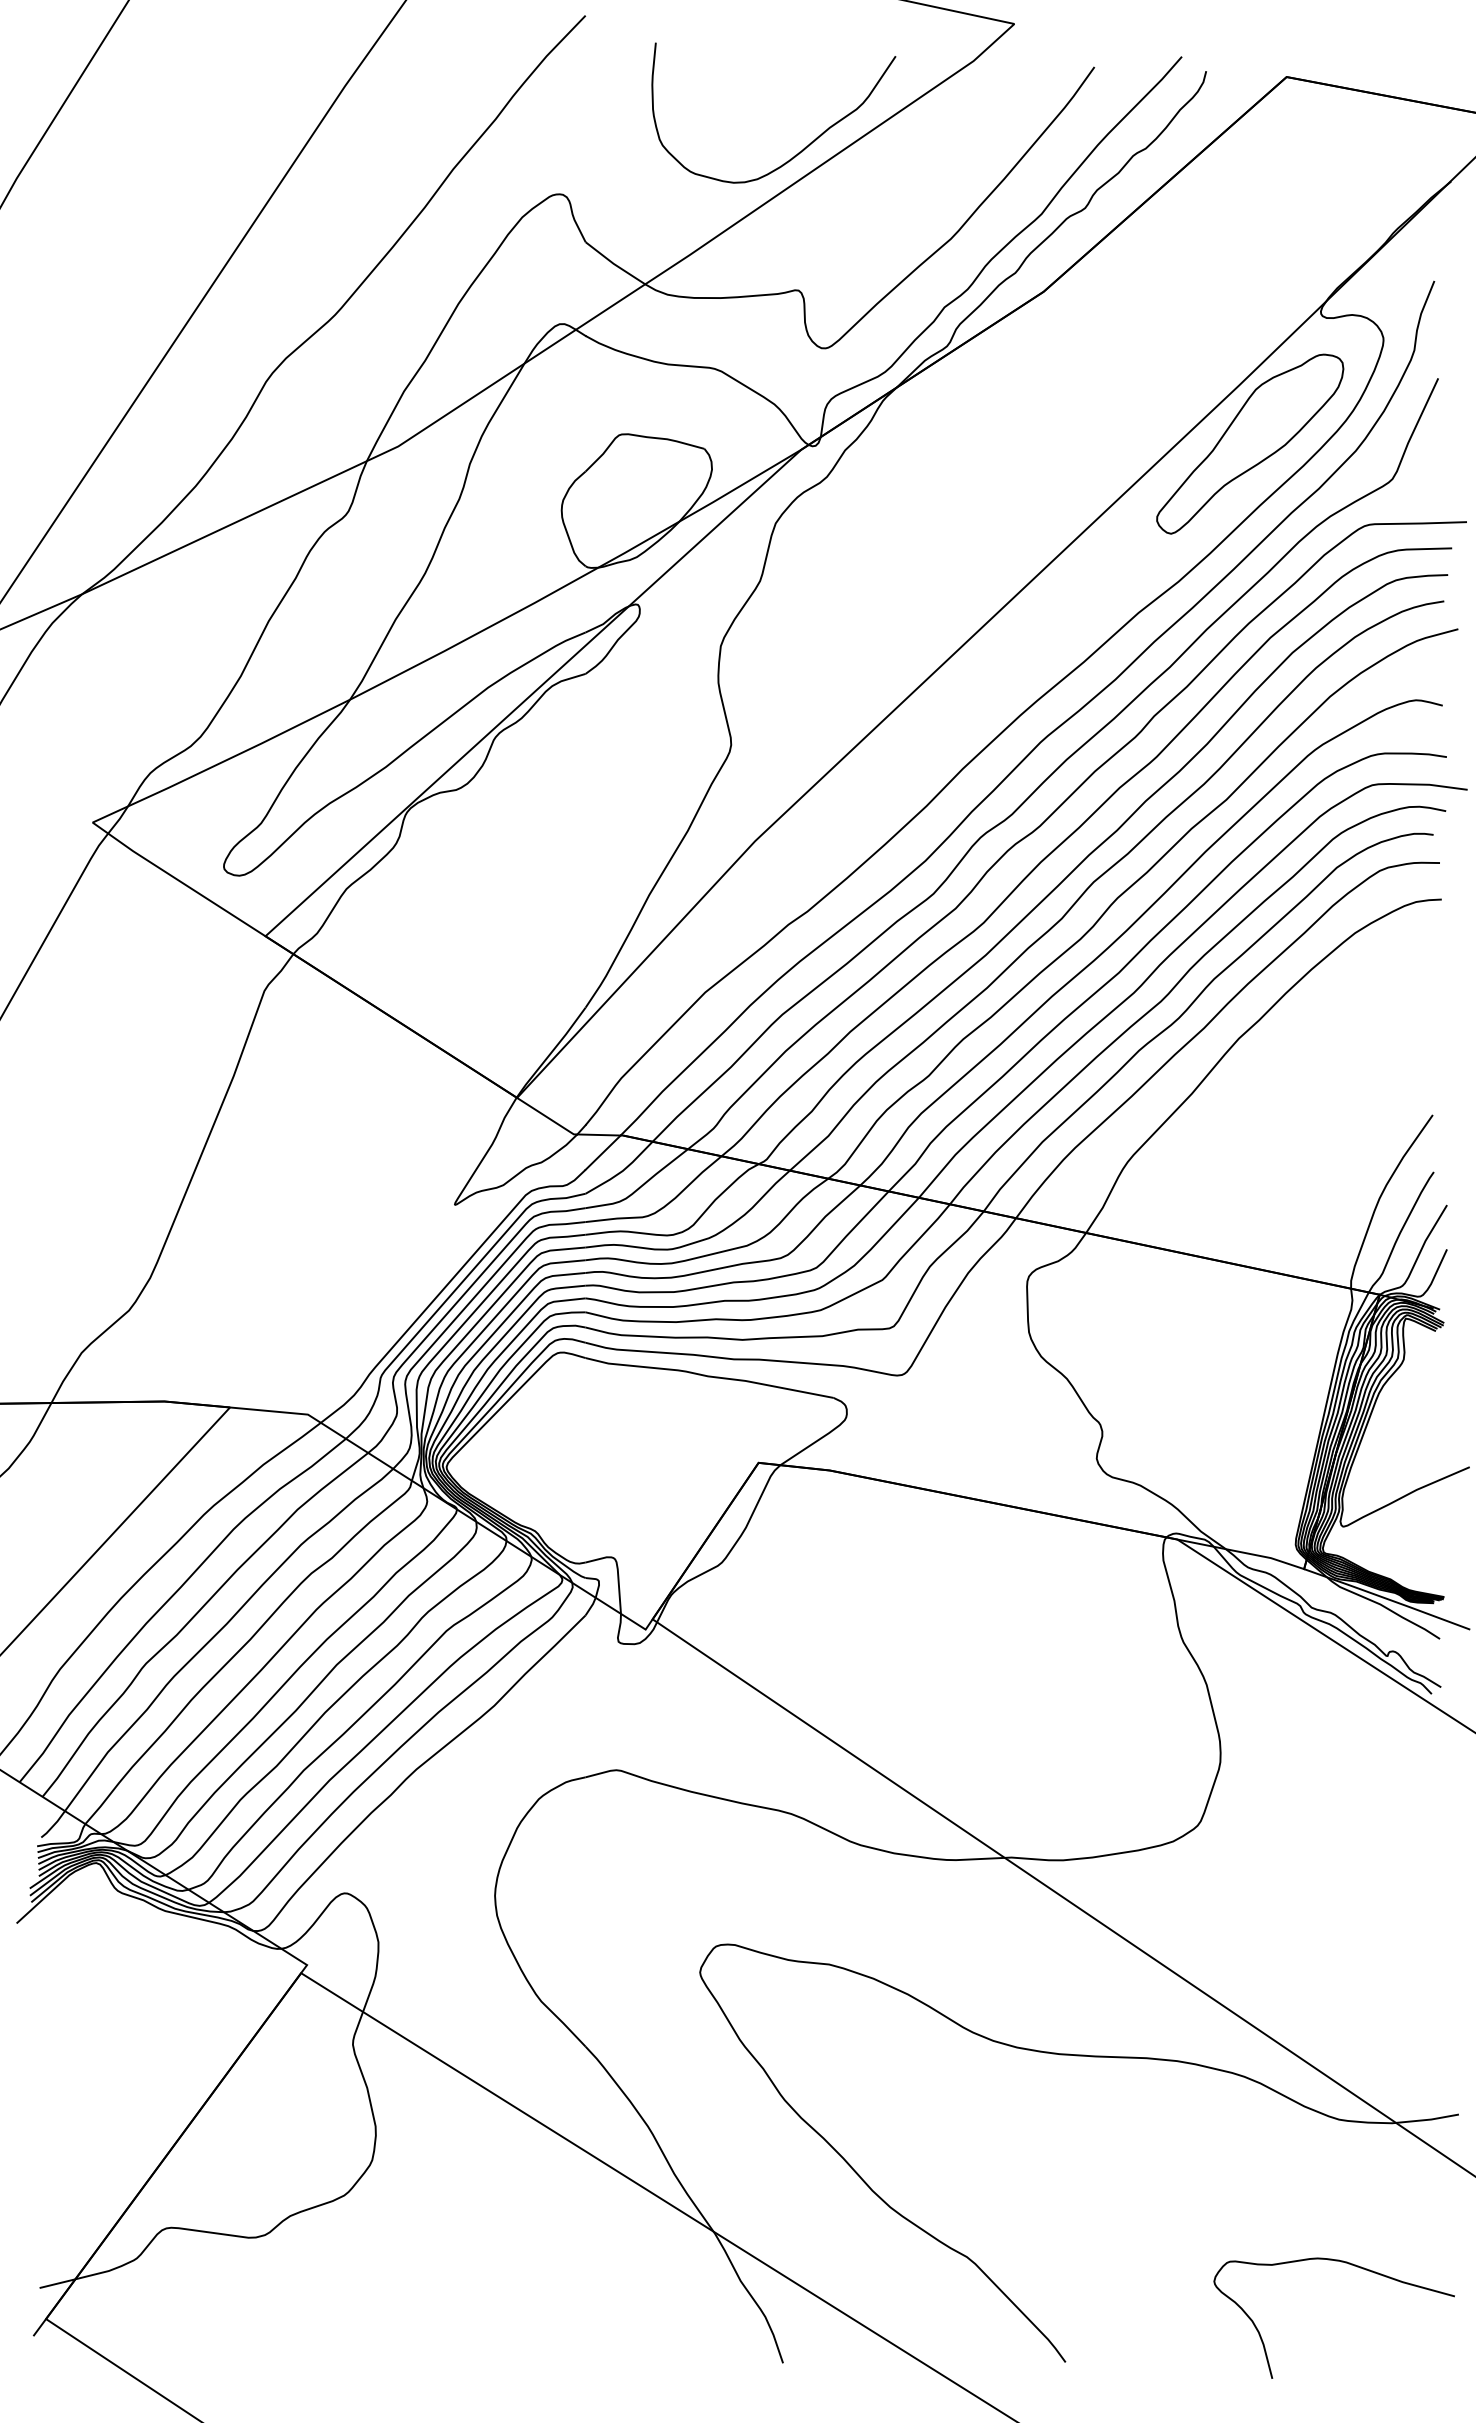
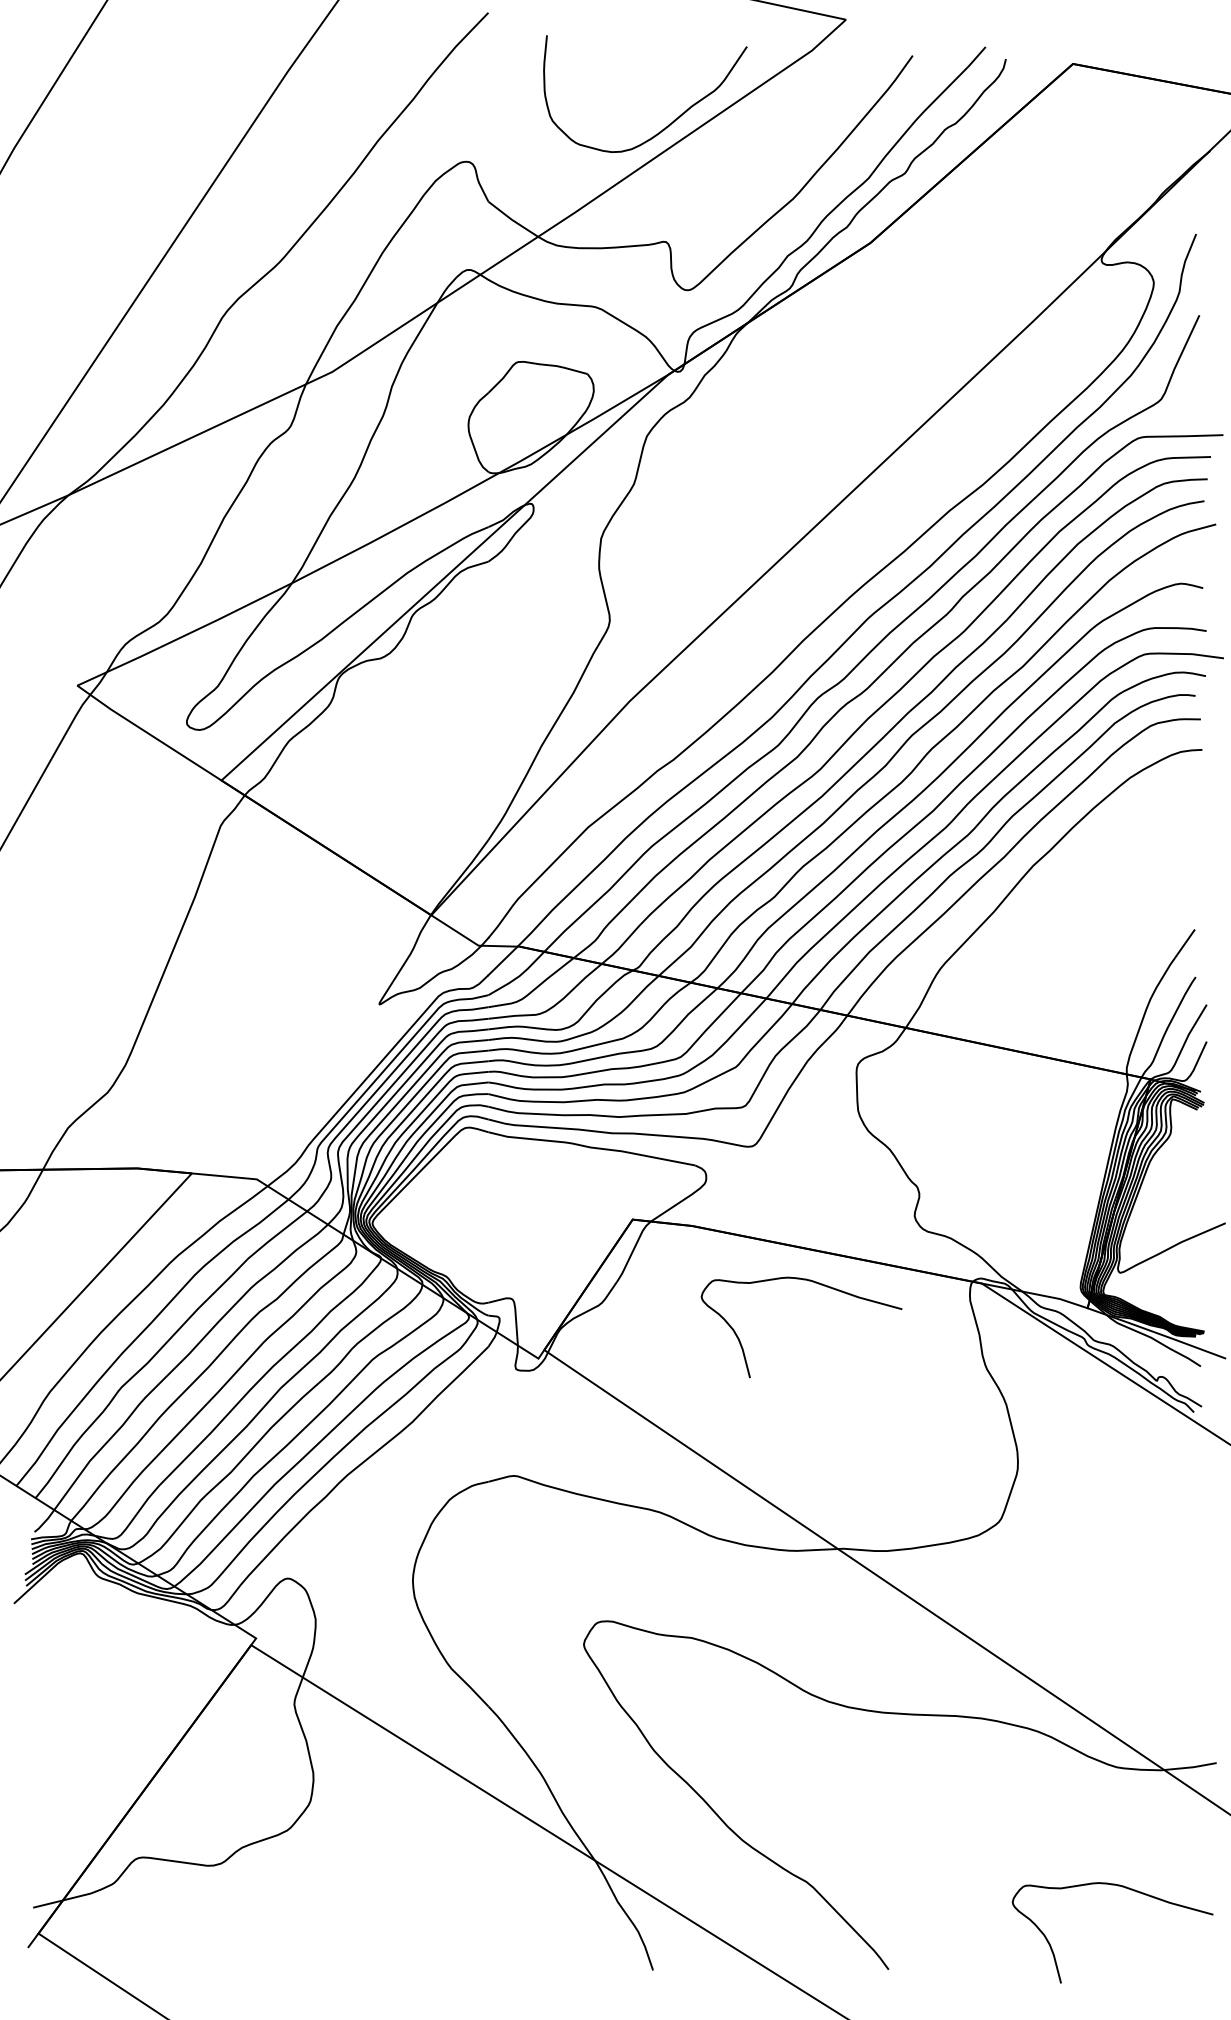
part: (1250, 443) -> (1042, 369), removed
curve: (978, 1539) -> (816, 1283), added

